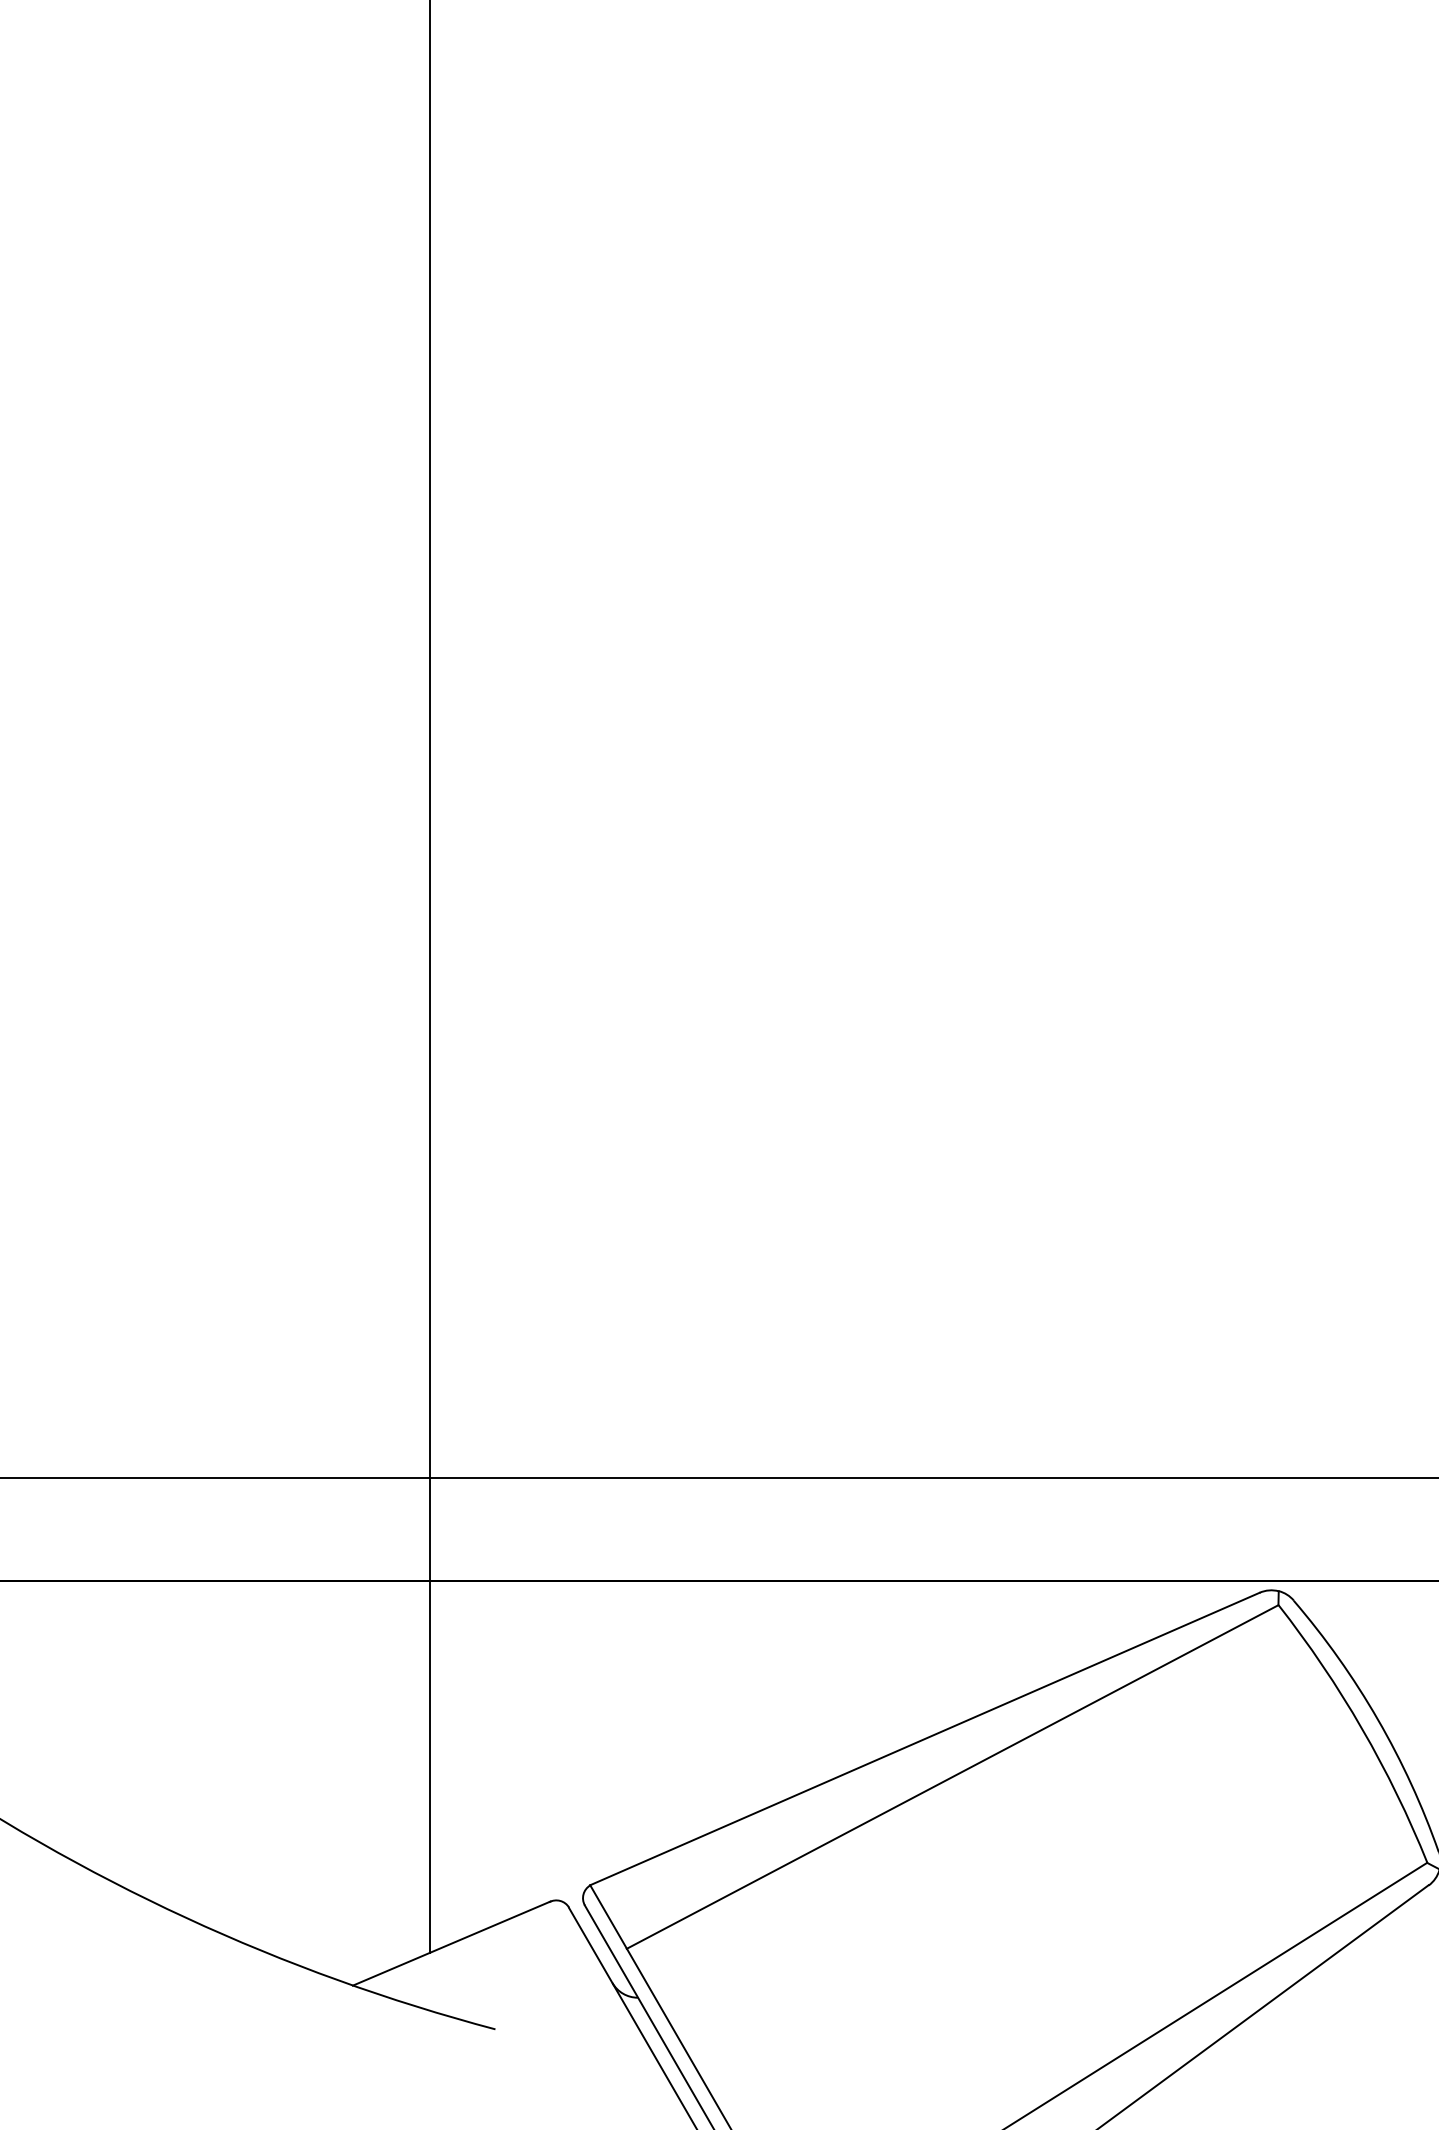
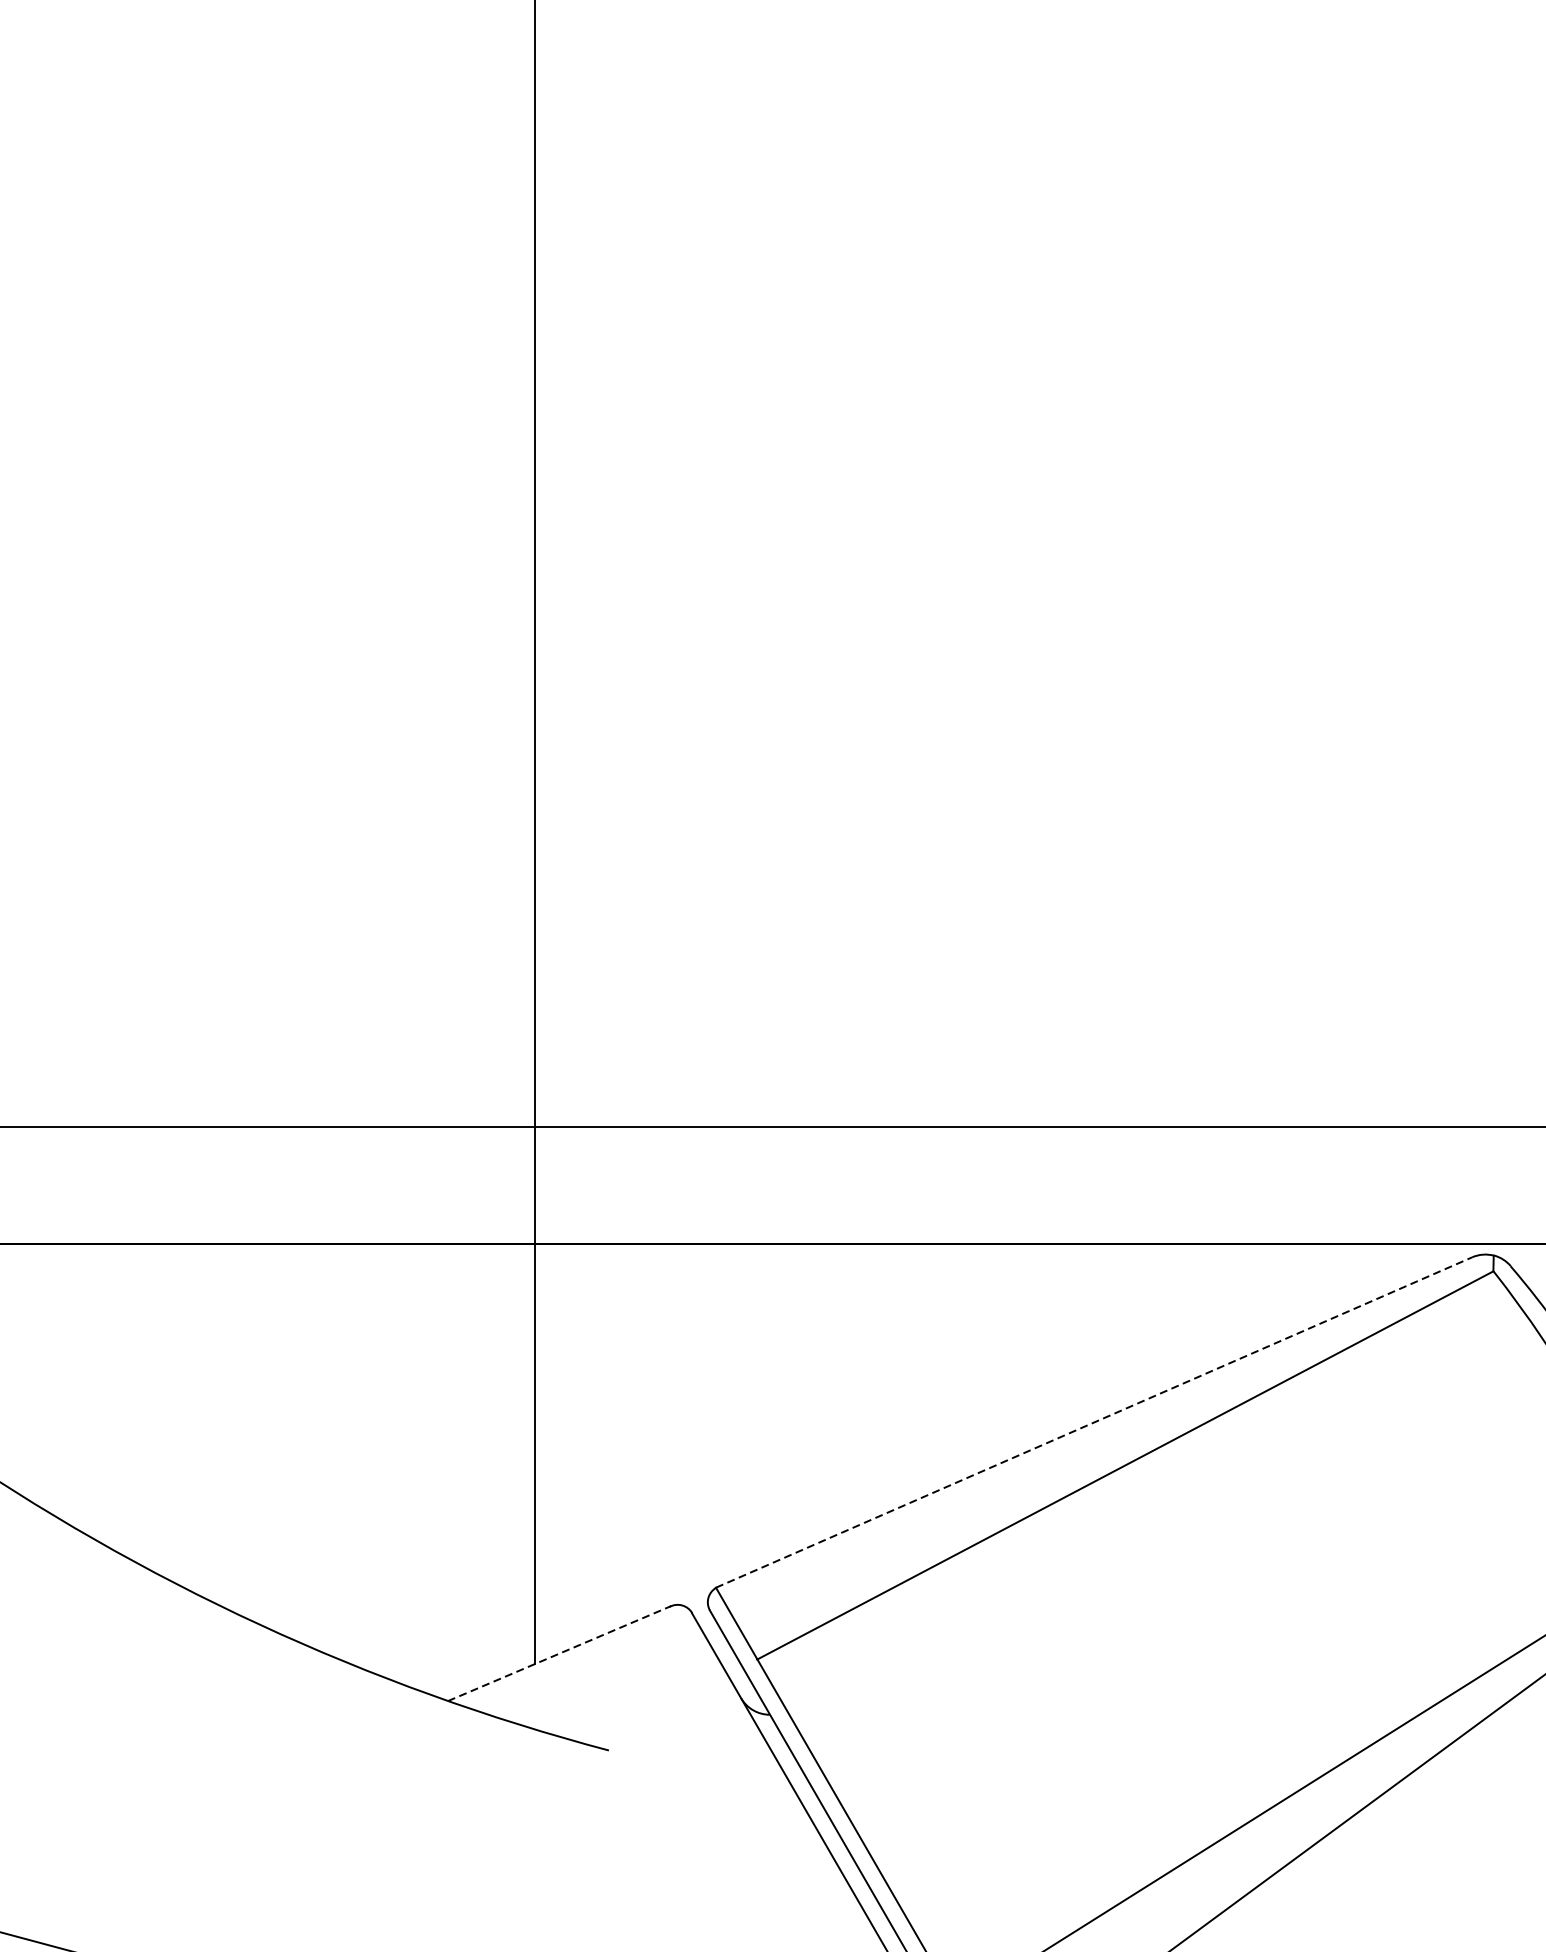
line: (925, 1738) -> (1094, 1421), solid -> dashed
line: (451, 1943) -> (559, 1653), solid -> dashed

